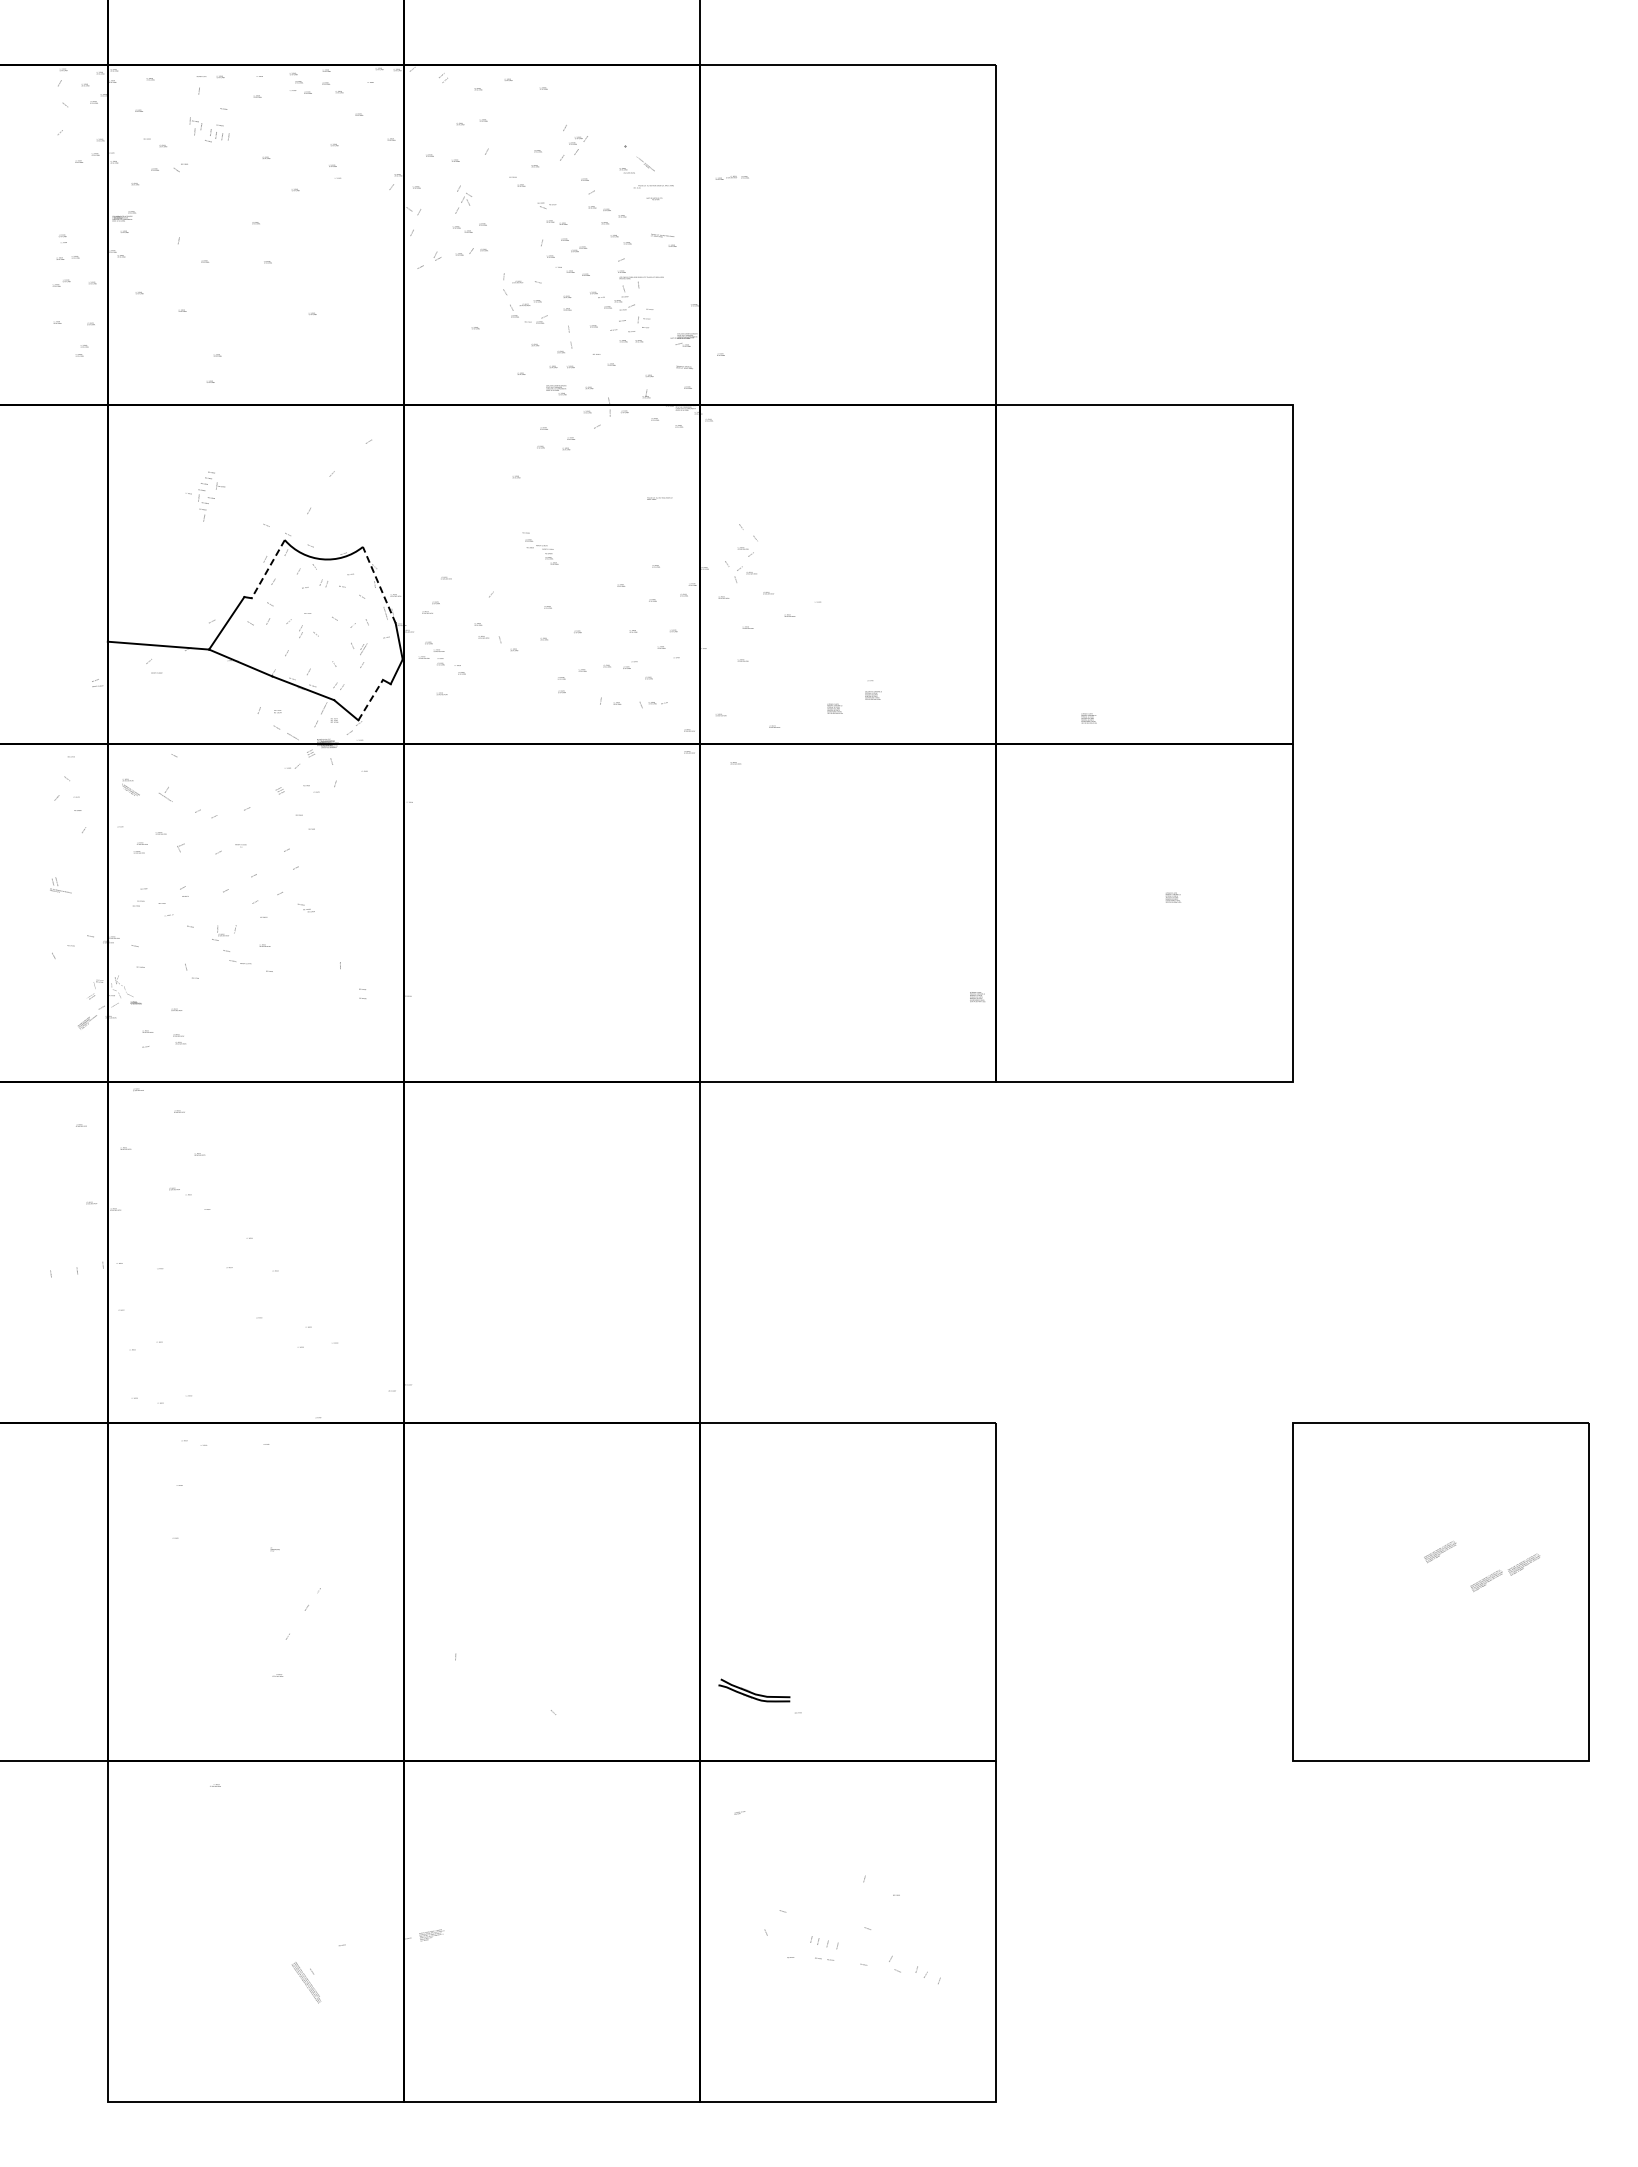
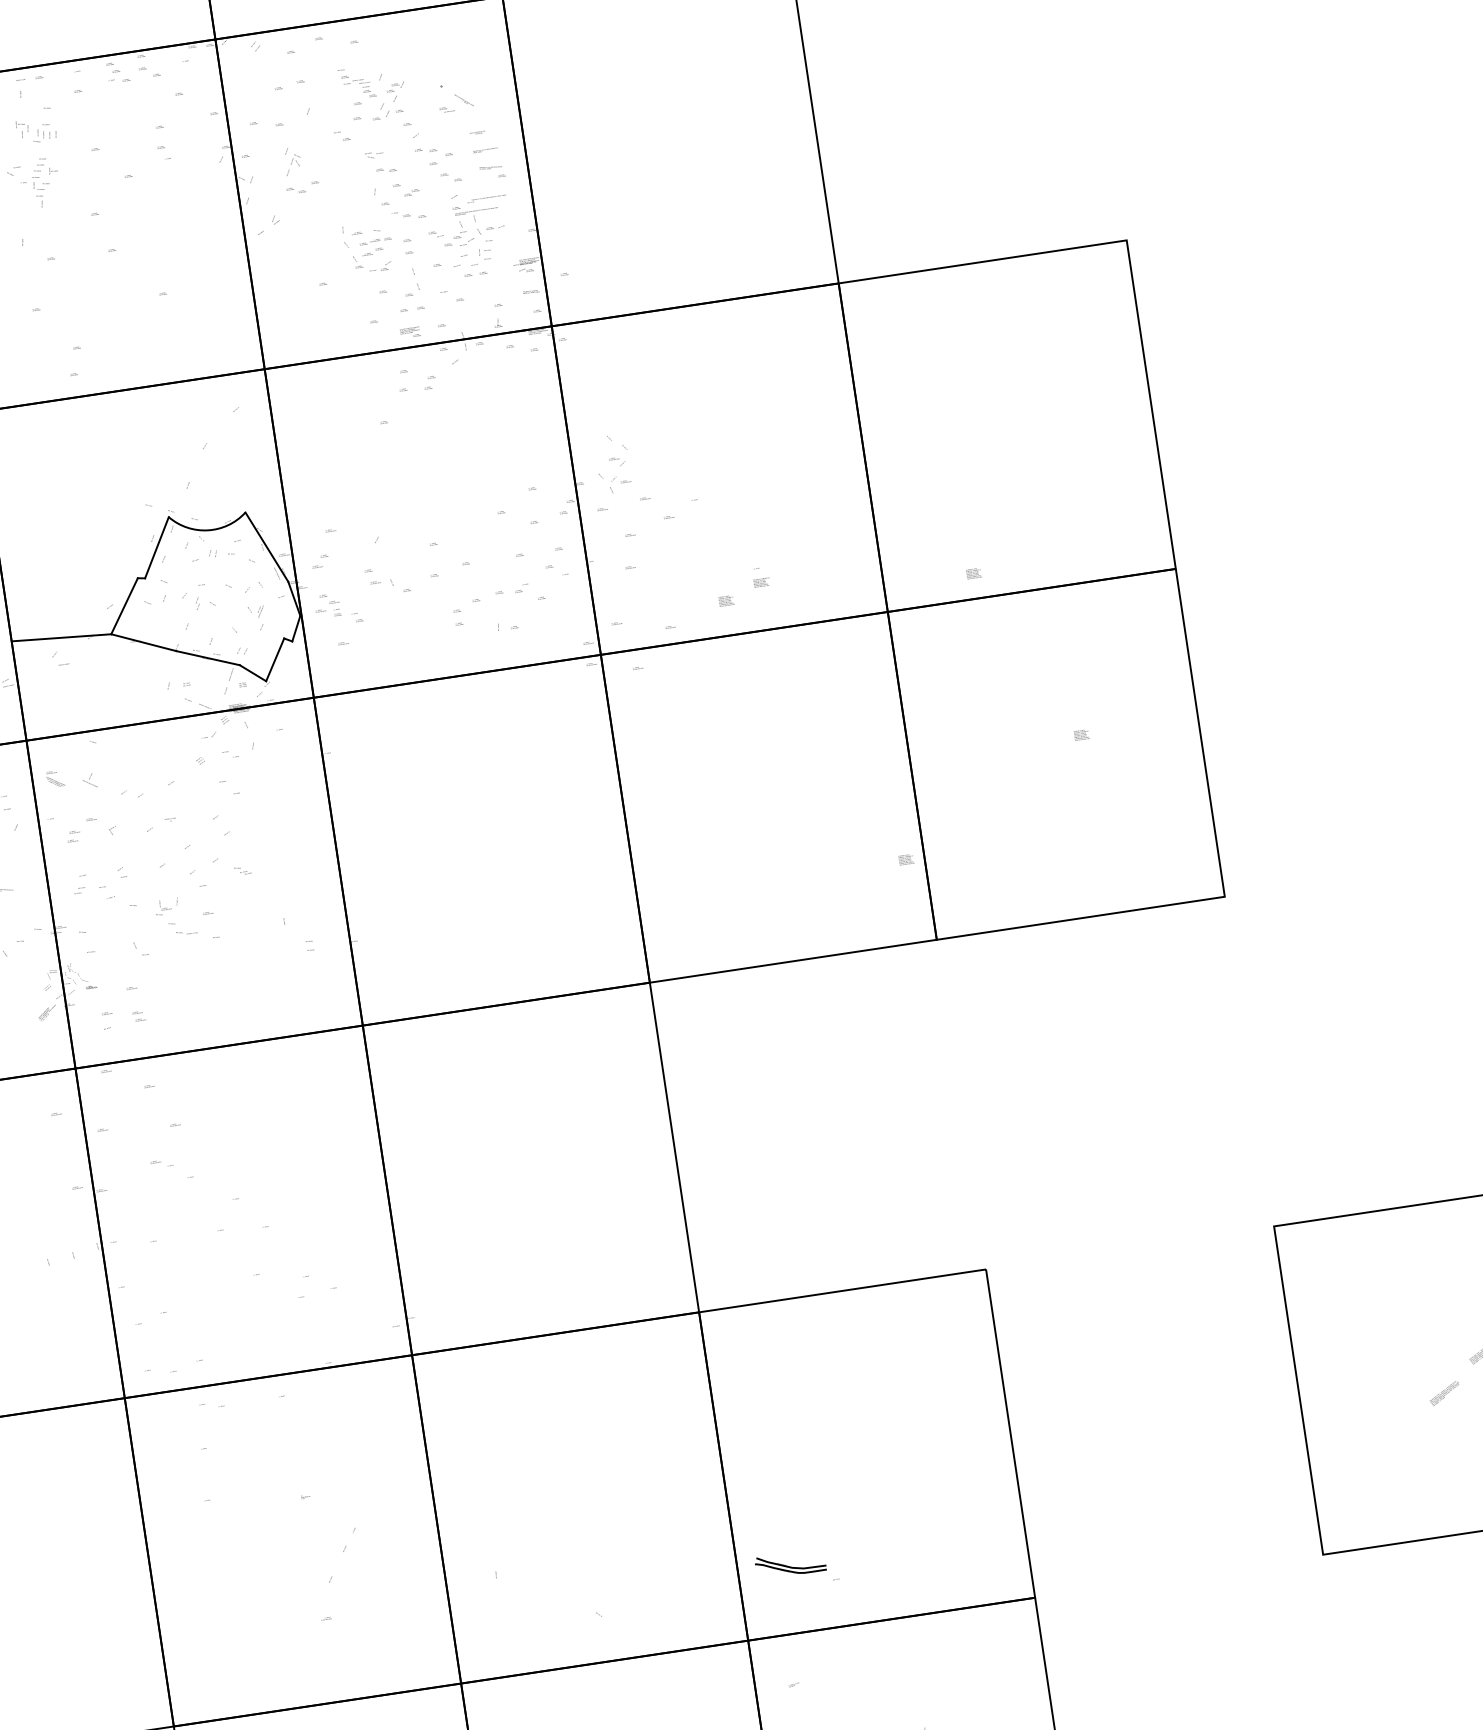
text: (732, 177) -> (375, 240), moved
text: (653, 186) -> (486, 198), moved
text: (471, 251) -> (387, 114), moved
text: (205, 496) -> (40, 183), moved
text: (659, 498) -> (485, 150), moved
text: (540, 548) -> (357, 83), moved
line: (268, 569) -> (157, 548), dashed -> solid
line: (379, 585) -> (267, 547), dashed -> solid
line: (370, 700) -> (275, 660), dashed -> solid
text: (653, 704) -> (491, 229), moved
text: (1439, 1551) -> (1443, 1393), moved

